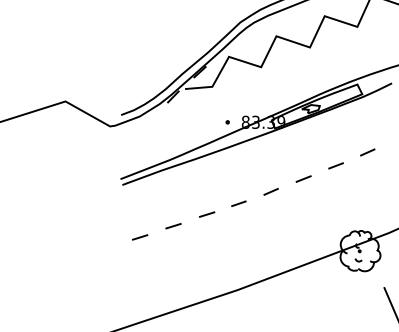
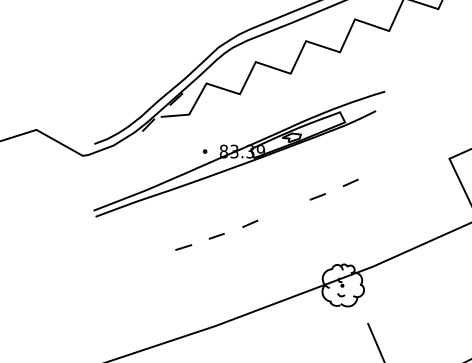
line: (303, 178) -> (283, 210), removed
line: (173, 226) -> (148, 259), removed
line: (139, 237) -> (113, 271), removed

